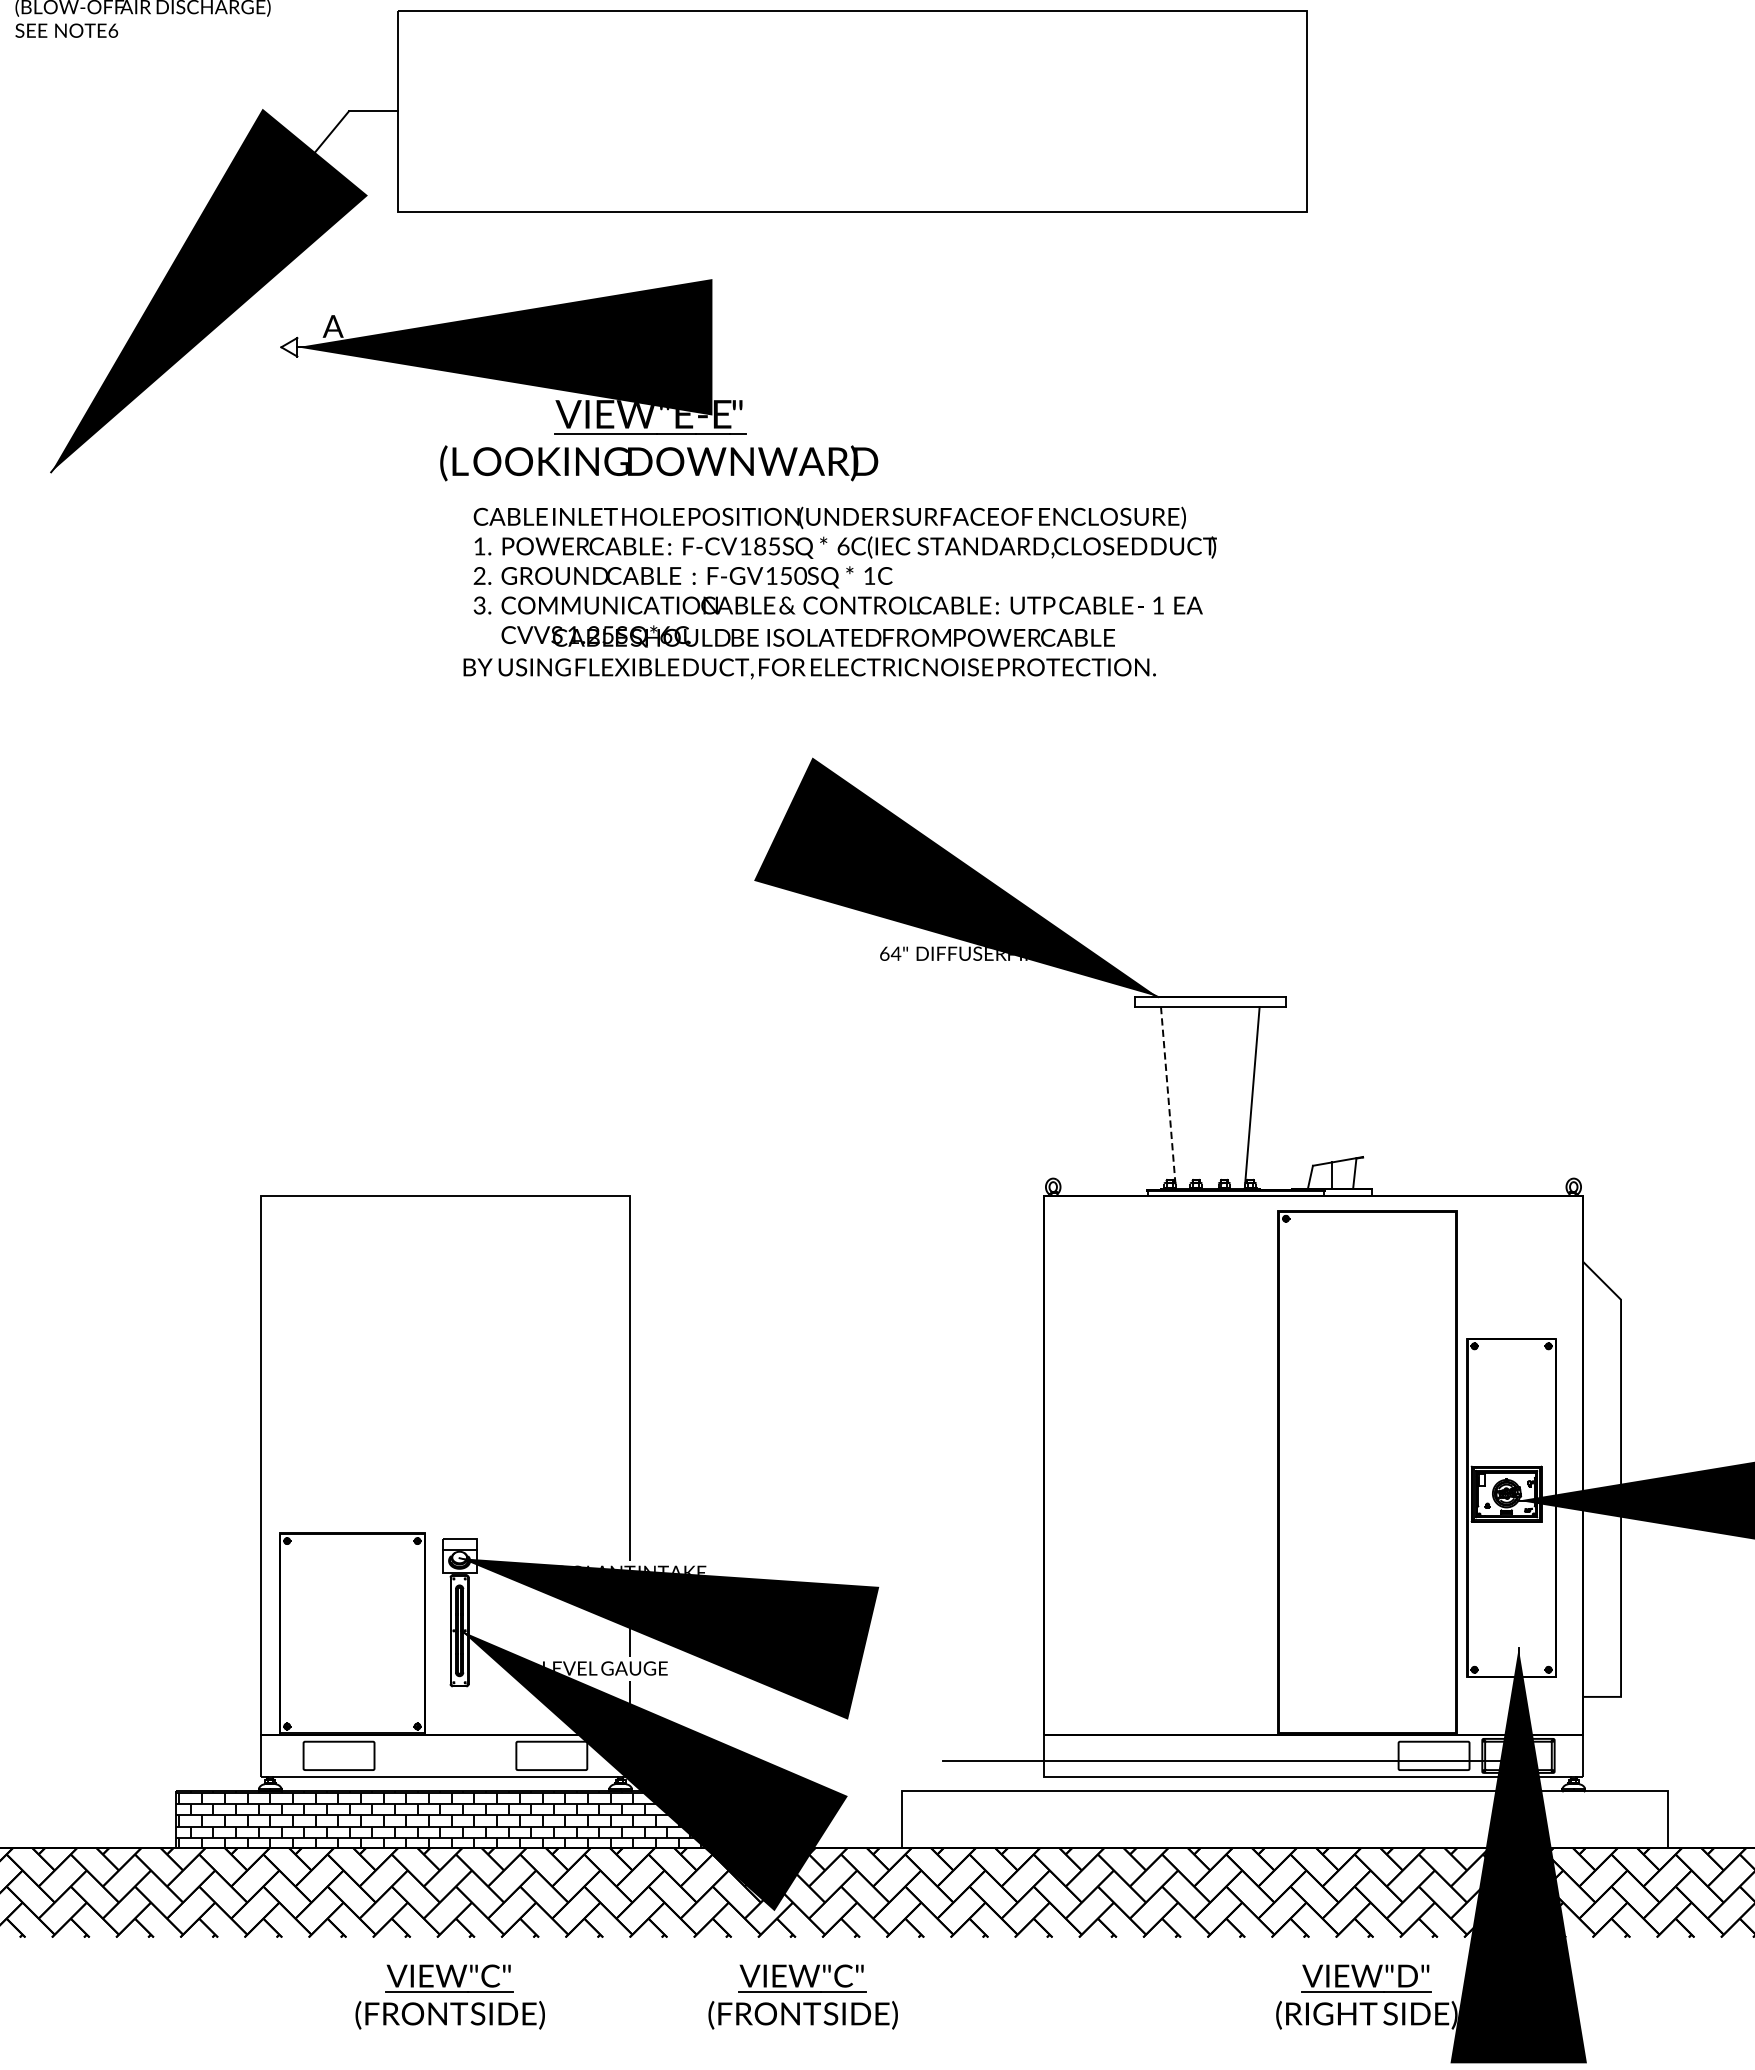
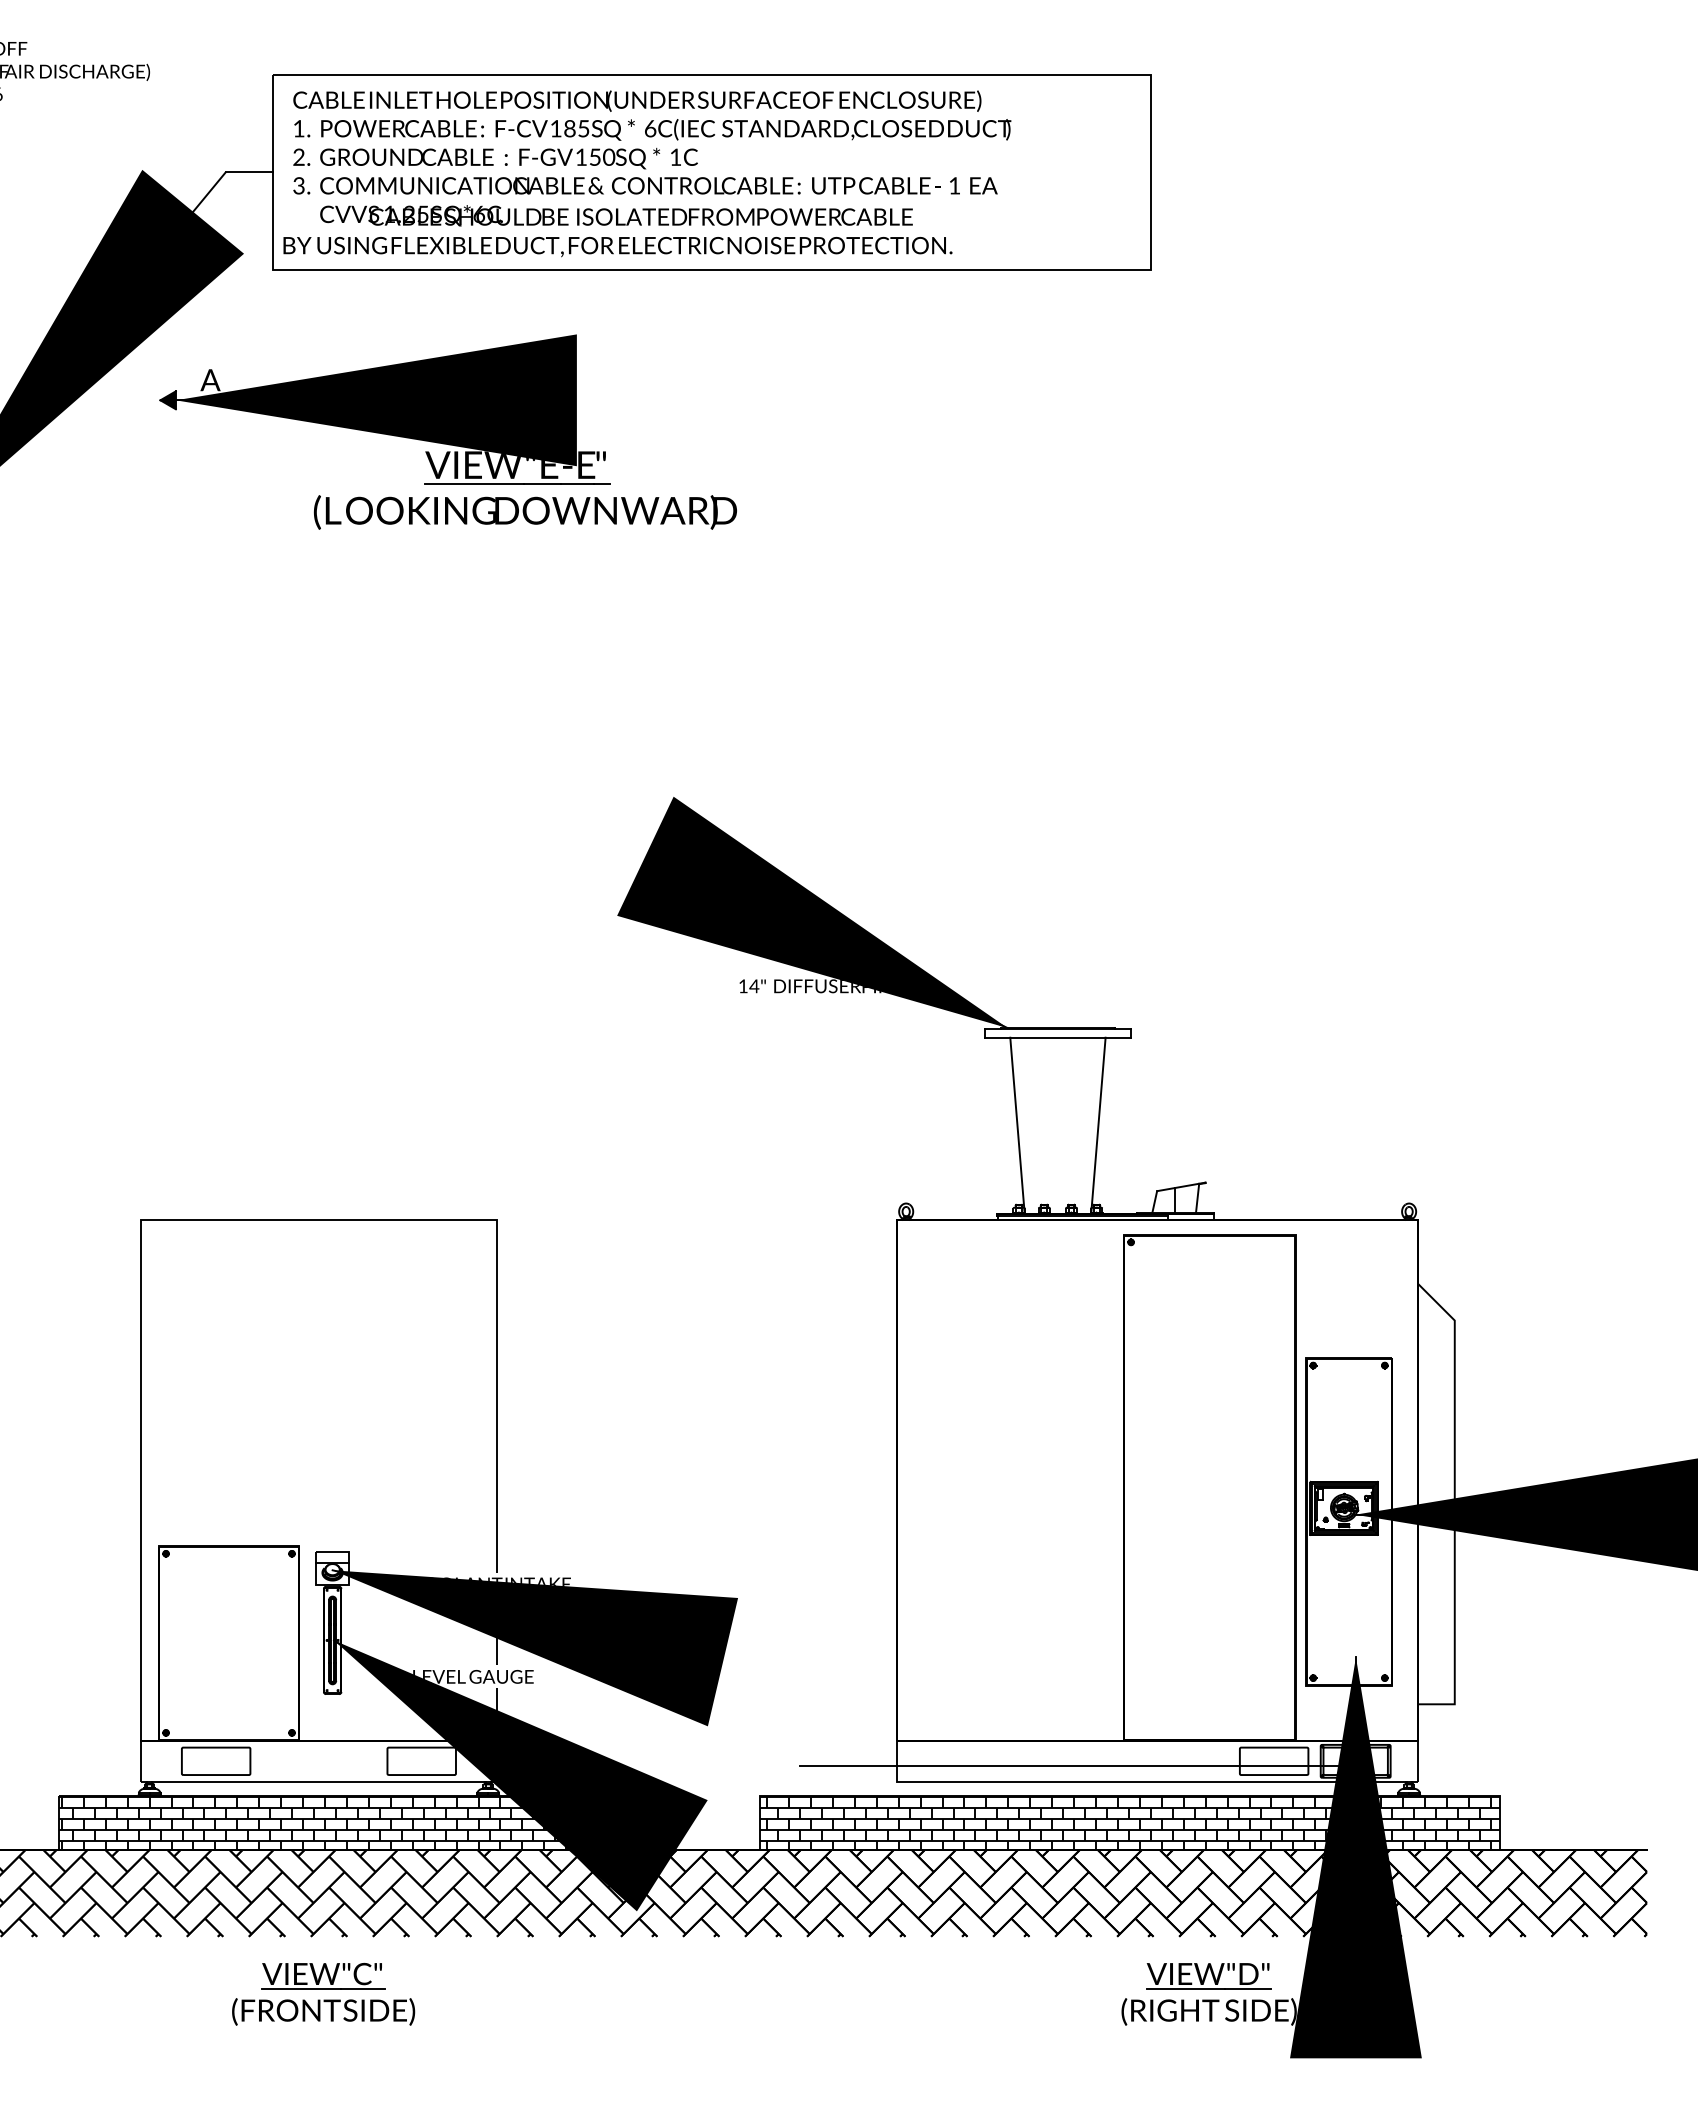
fill: (288, 347) -> (167, 400), added
text: (840, 592) -> (647, 173), moved
text: (883, 953) -> (742, 986), 64" -> 14"
line: (1168, 1098) -> (1017, 1126), dashed -> solid
hatch: (1285, 1819) -> (1130, 1822), added
part: (803, 1996) -> (664, 1993), removed

